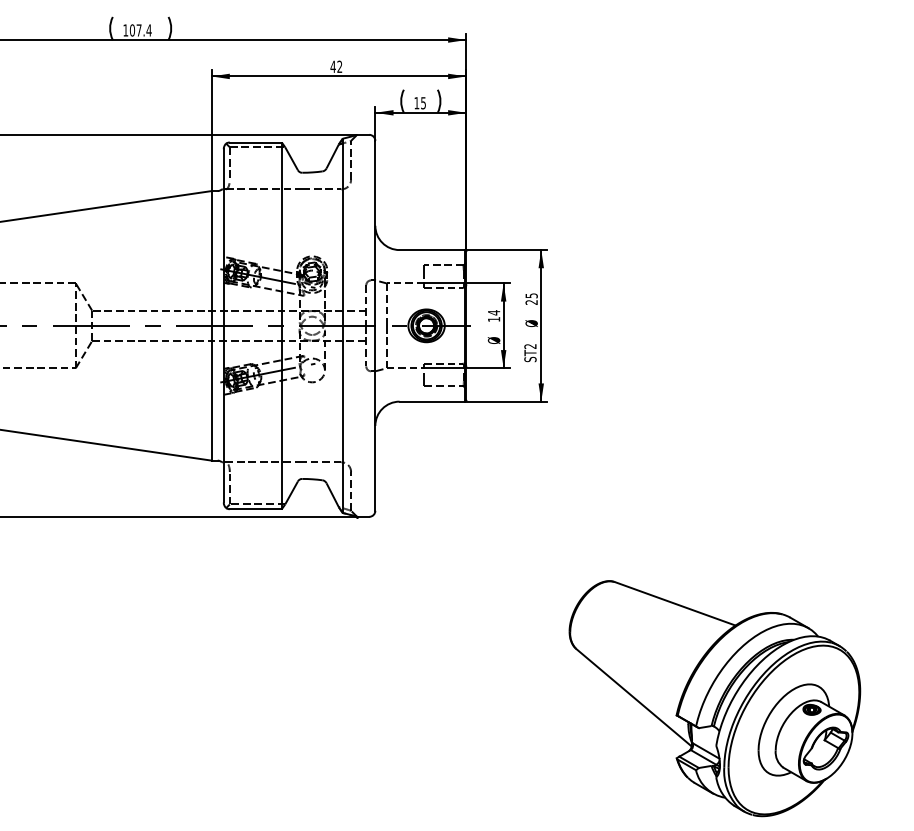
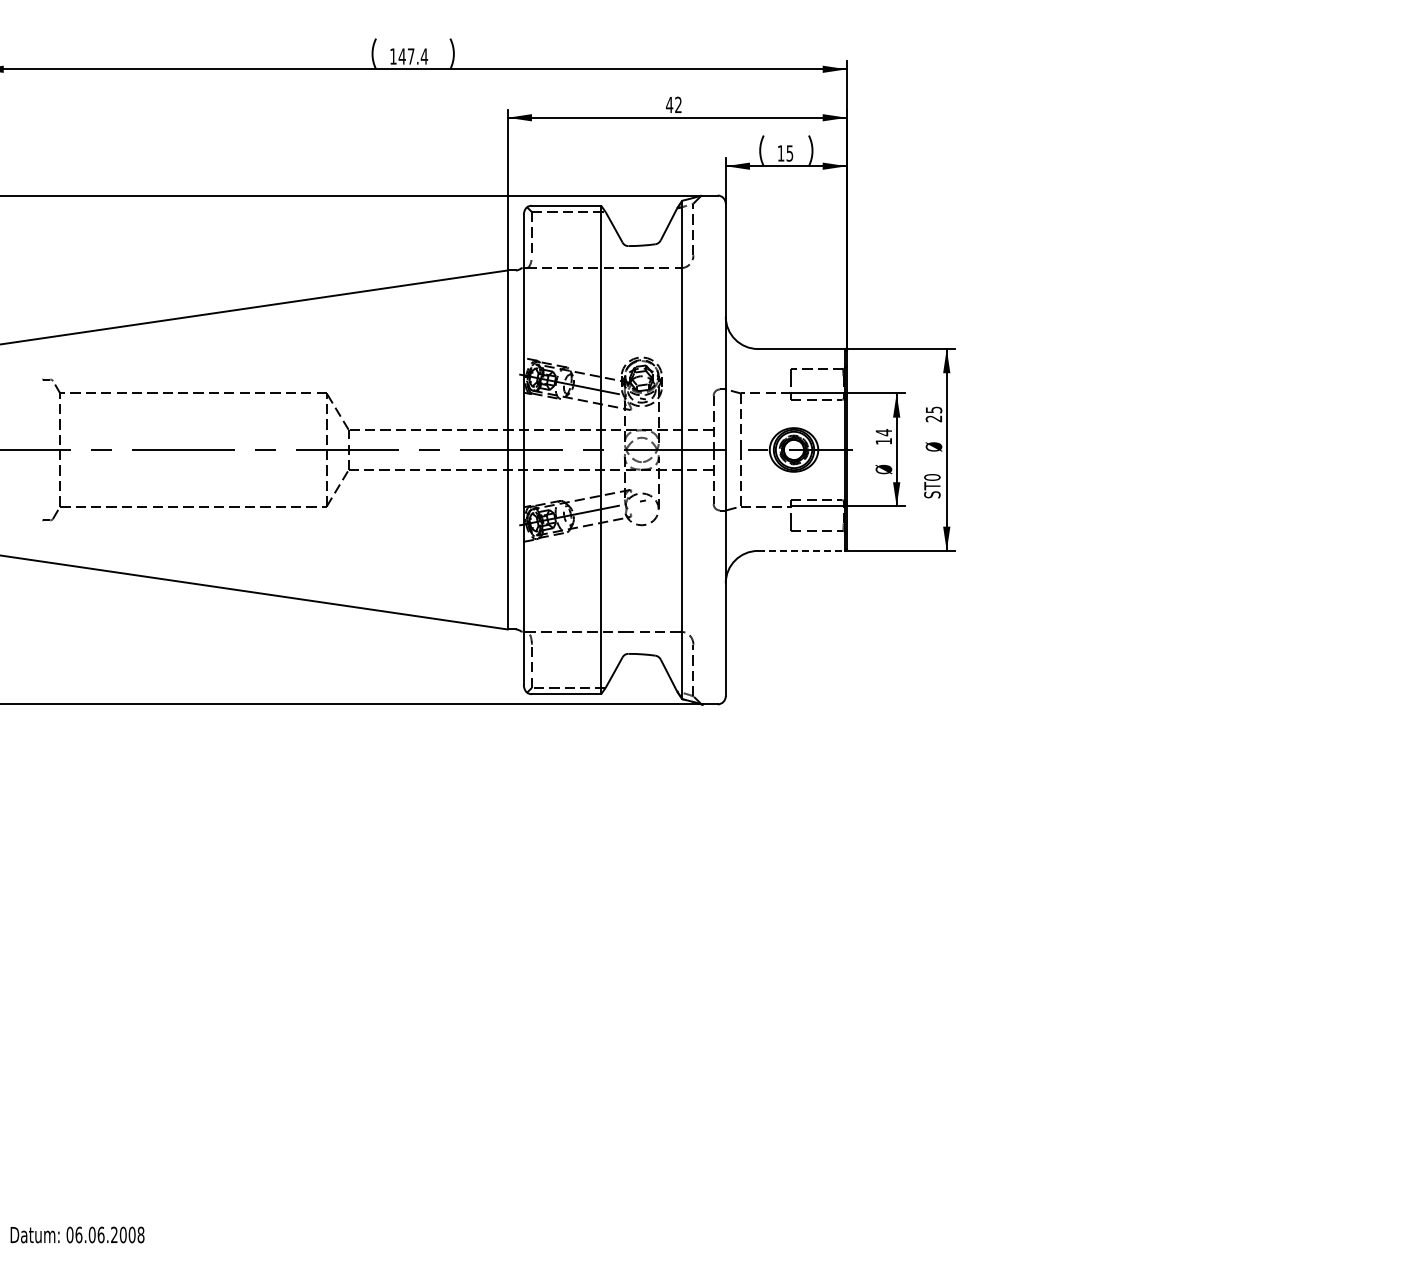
text: (131, 30) -> (401, 56), 107.4 -> 147.4
text: (530, 346) -> (932, 477), ST2 -> ST0
line: (432, 401) -> (801, 550), solid -> dashed
part: (714, 698) -> (1177, 946), removed

